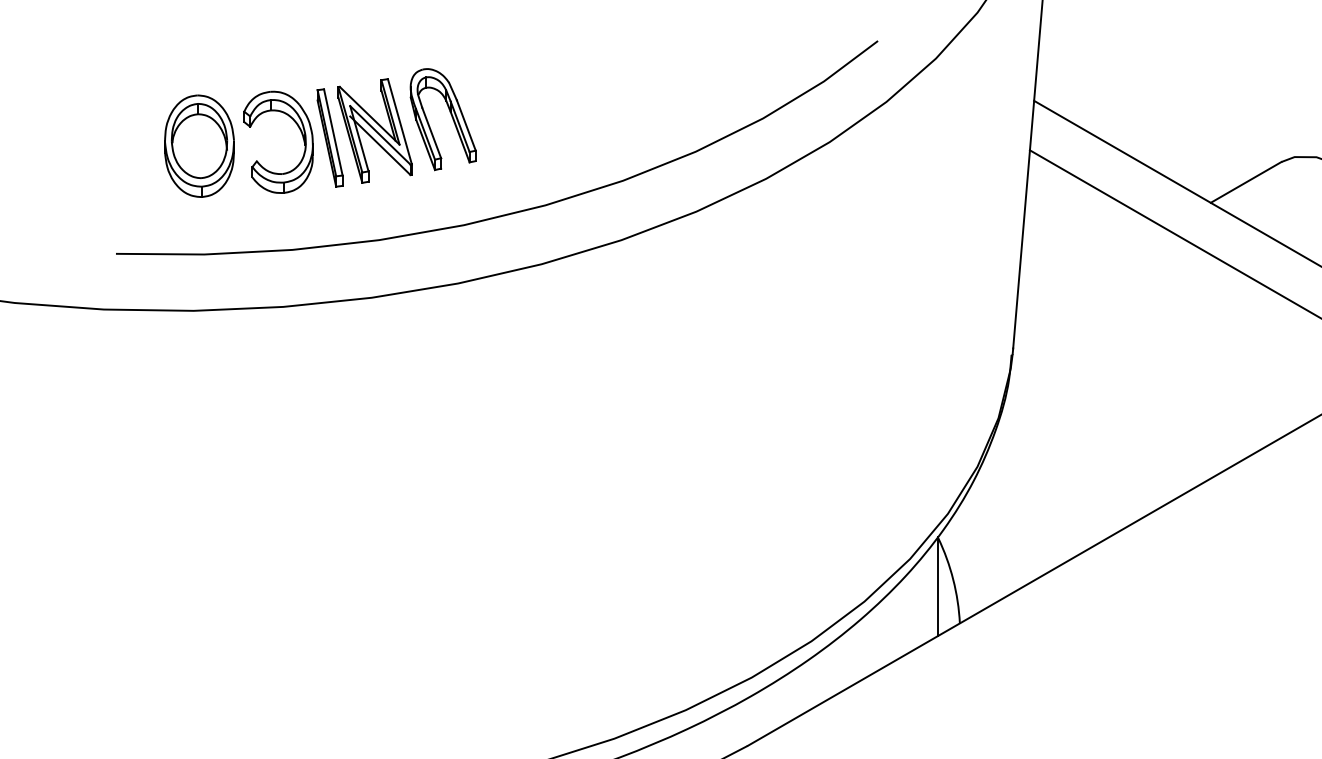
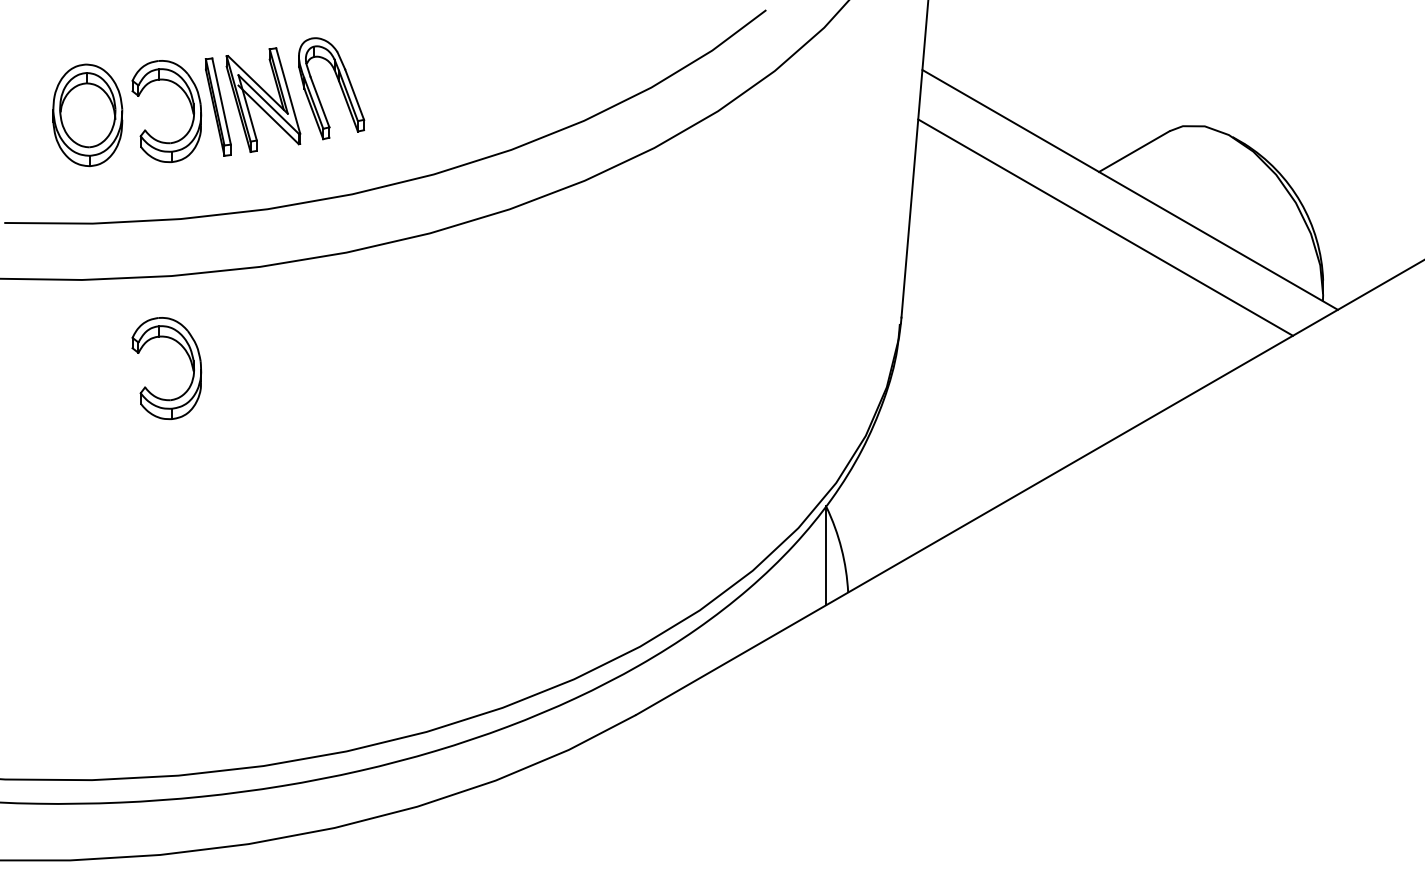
part: (301, 391) -> (189, 360), added

